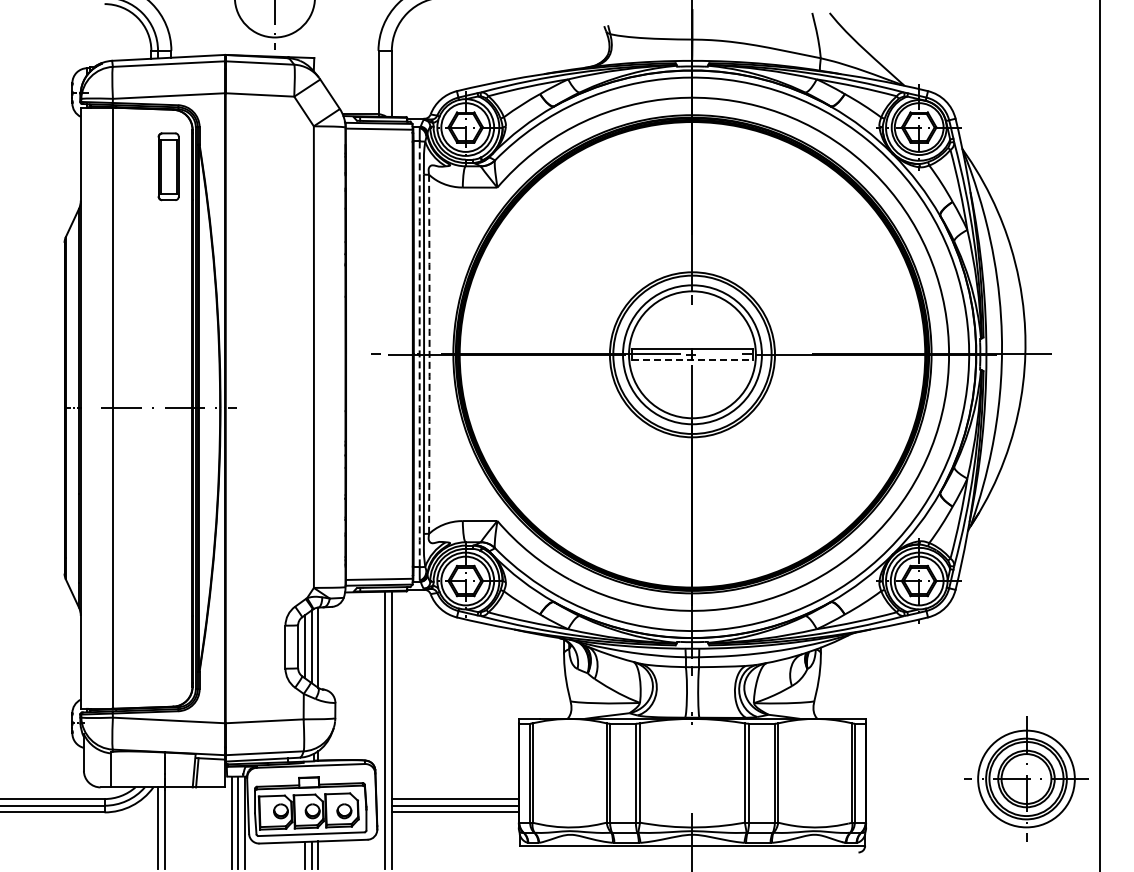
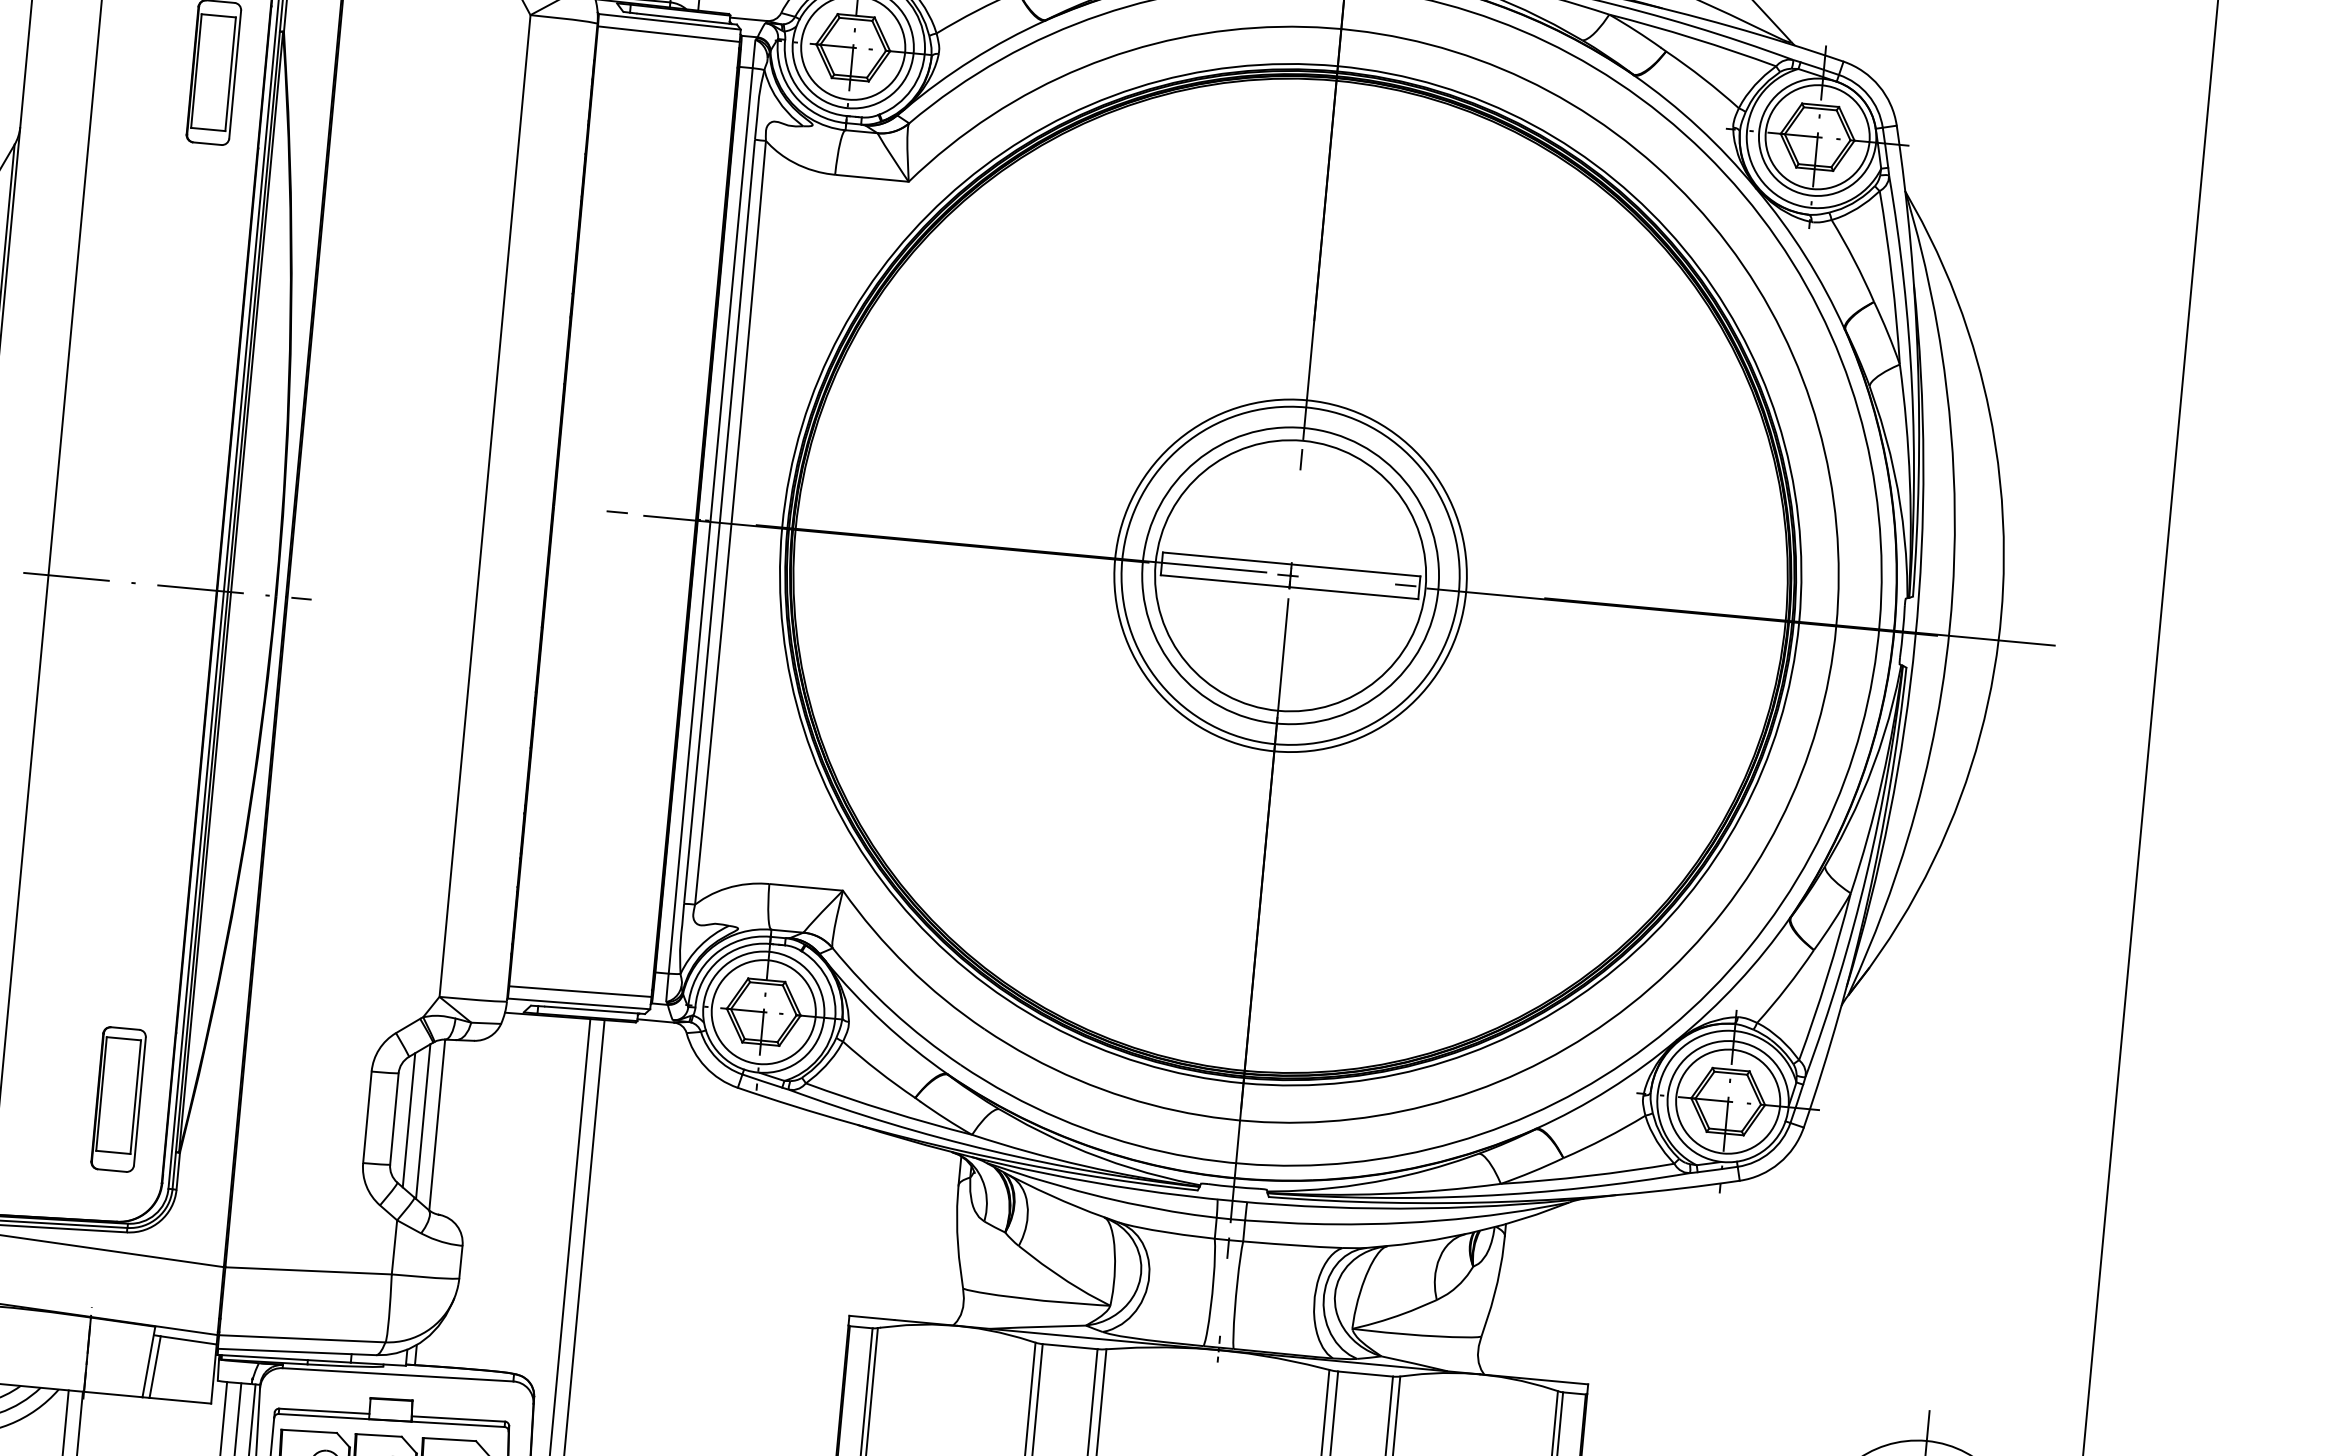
arc: (419, 354) -> (710, 521), dashed -> solid
arc: (429, 354) -> (731, 523), dashed -> solid
line: (692, 360) -> (1289, 587), dashed -> solid
part: (168, 649) -> (118, 1099), added

